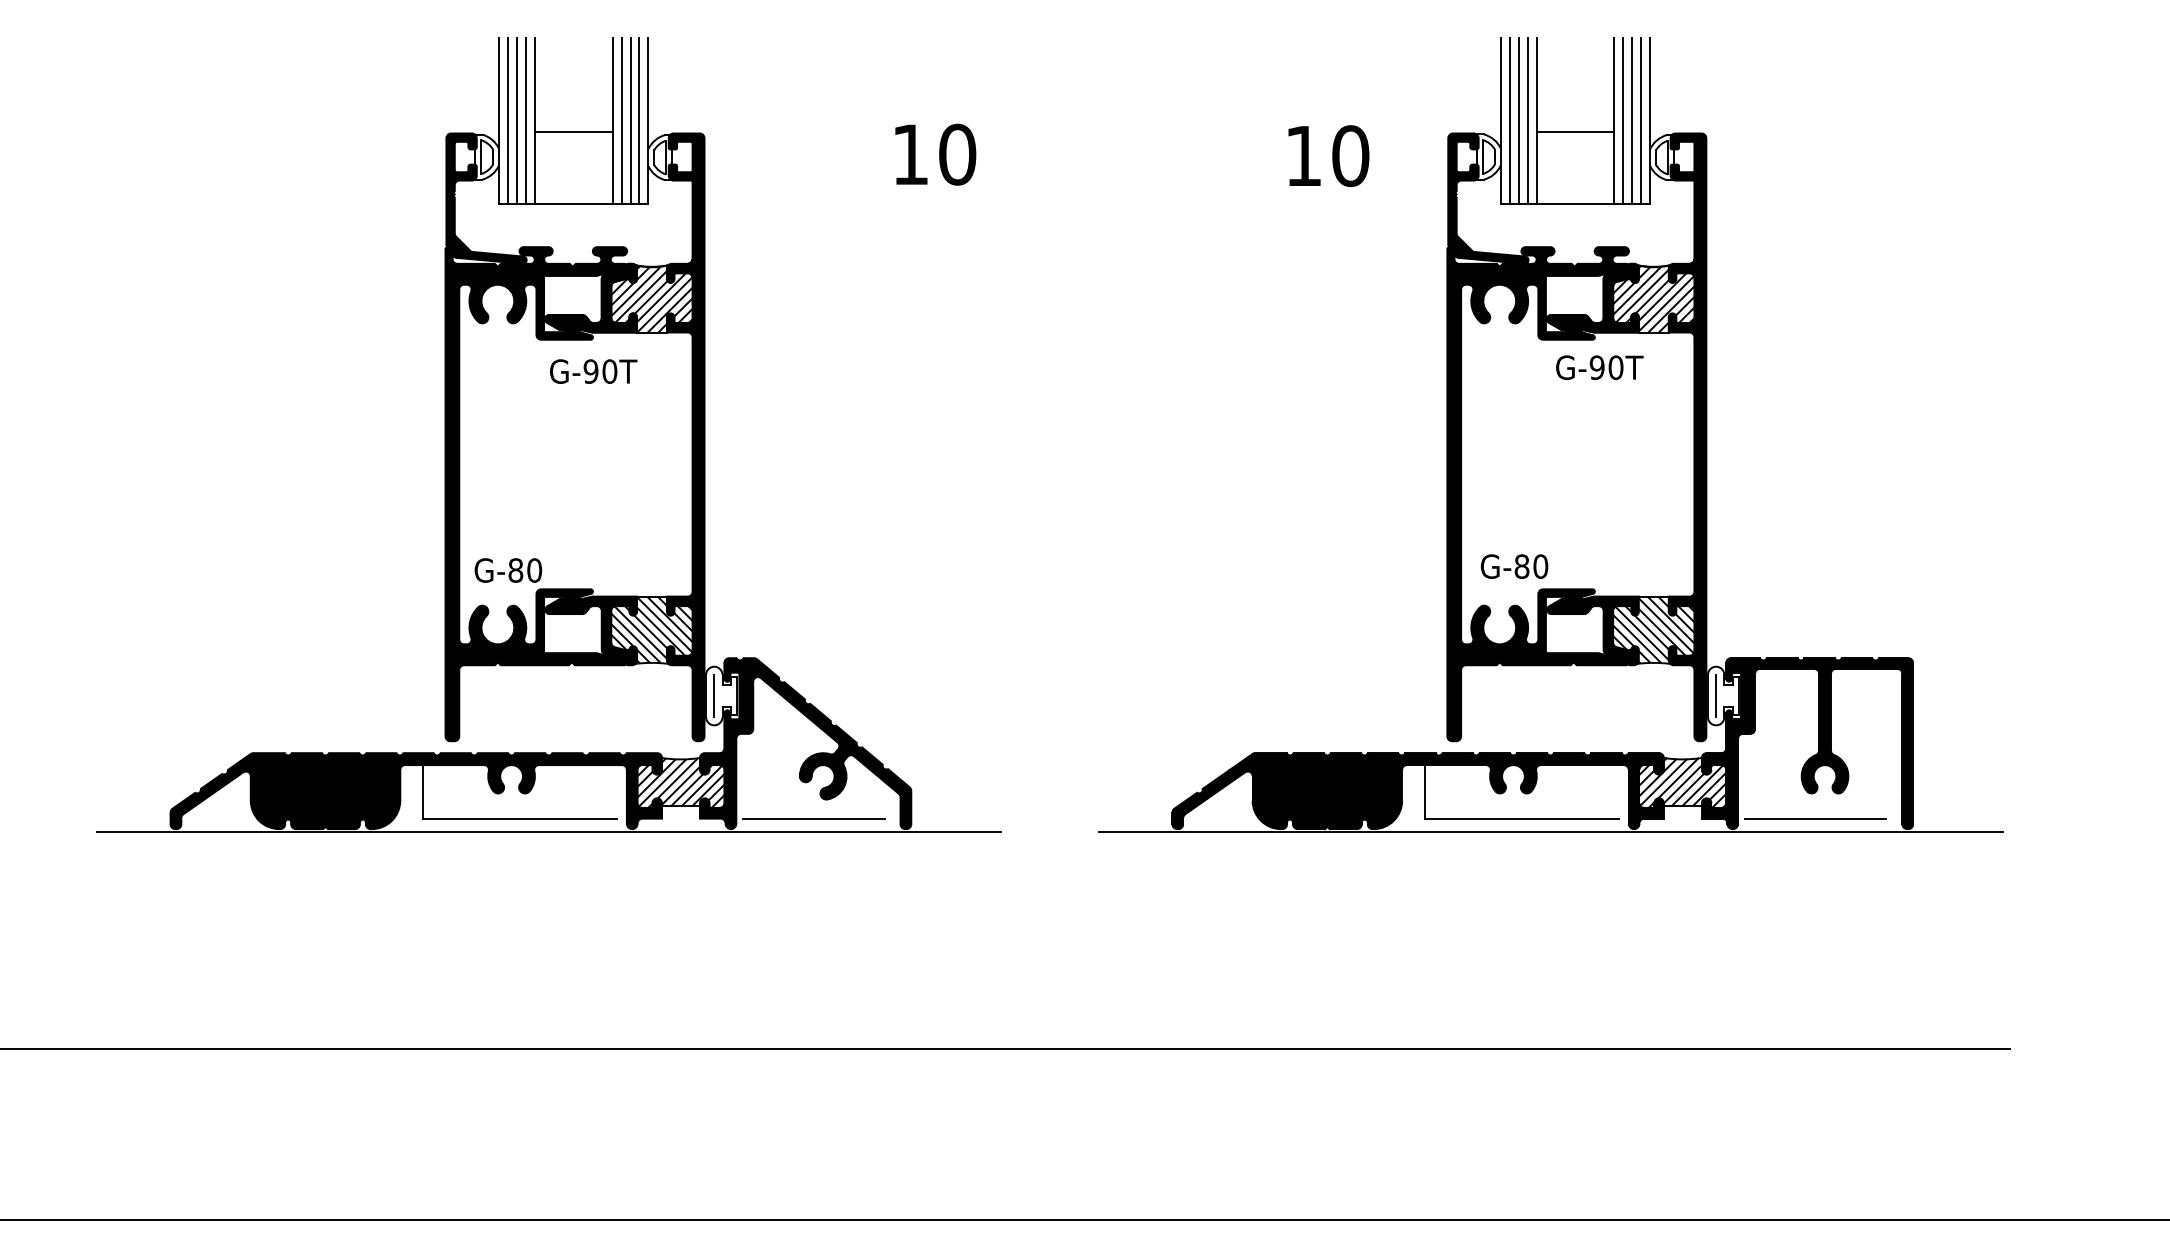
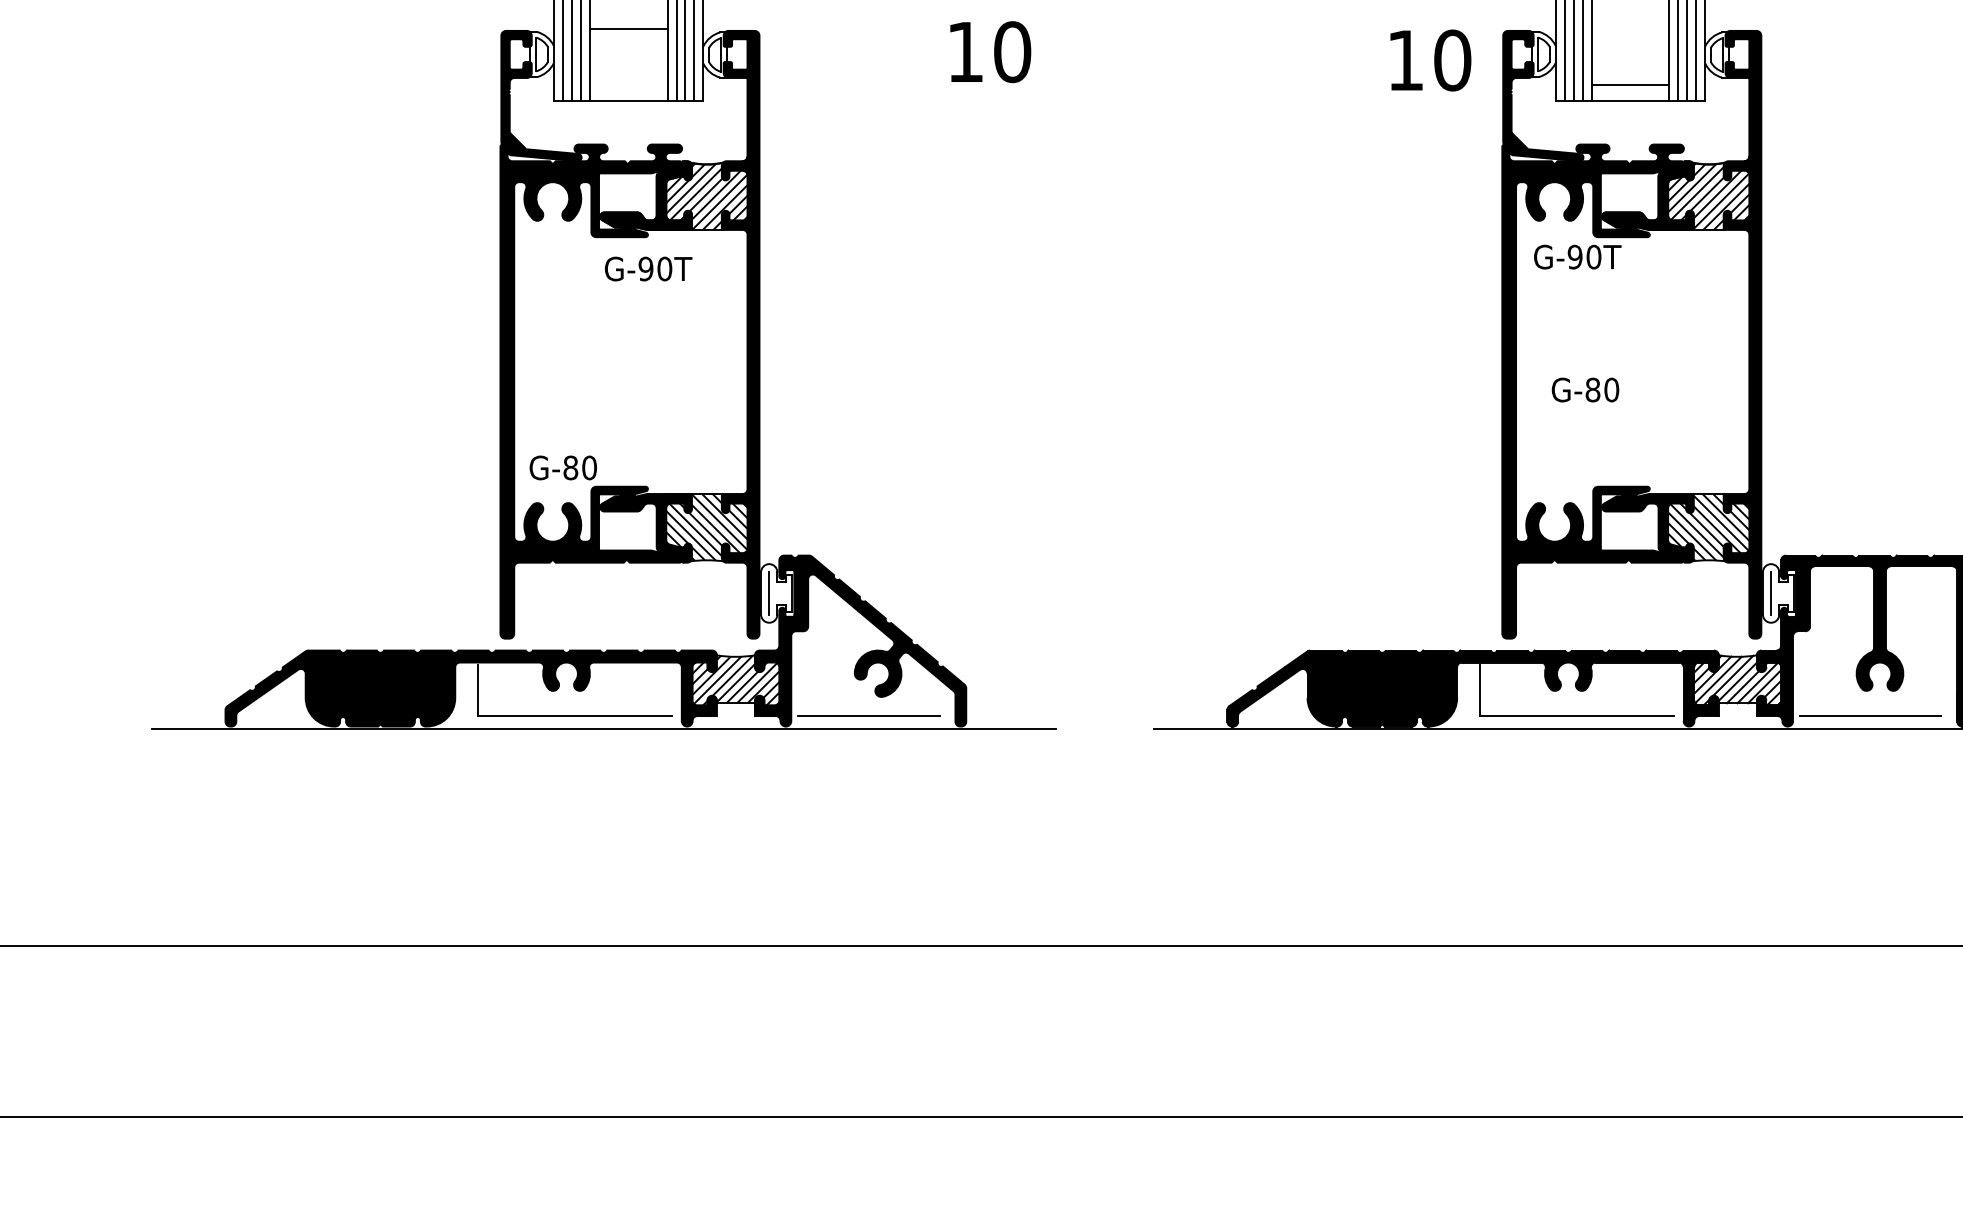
line: (1575, 132) -> (1630, 85), moved
text: (1328, 156) -> (1430, 60), moved
text: (1599, 367) -> (1577, 256), moved
text: (1514, 566) -> (1585, 389), moved

